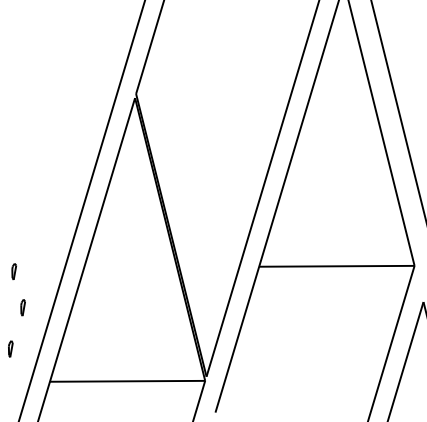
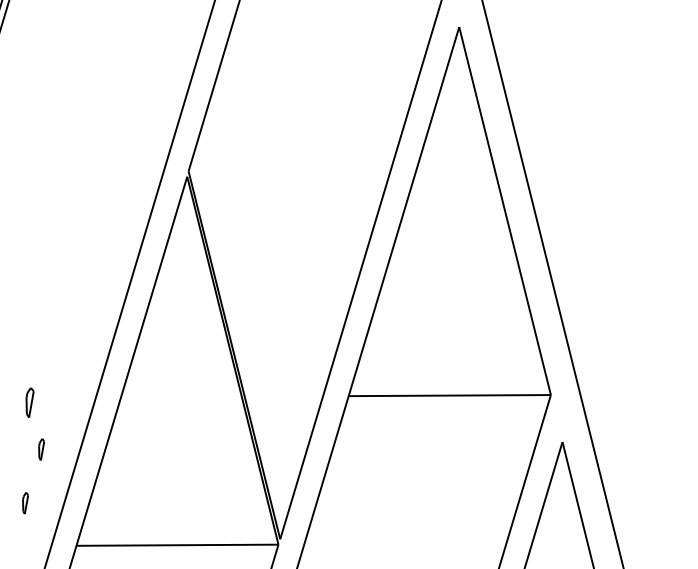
part: (13, 271) -> (29, 402), size x1.4

